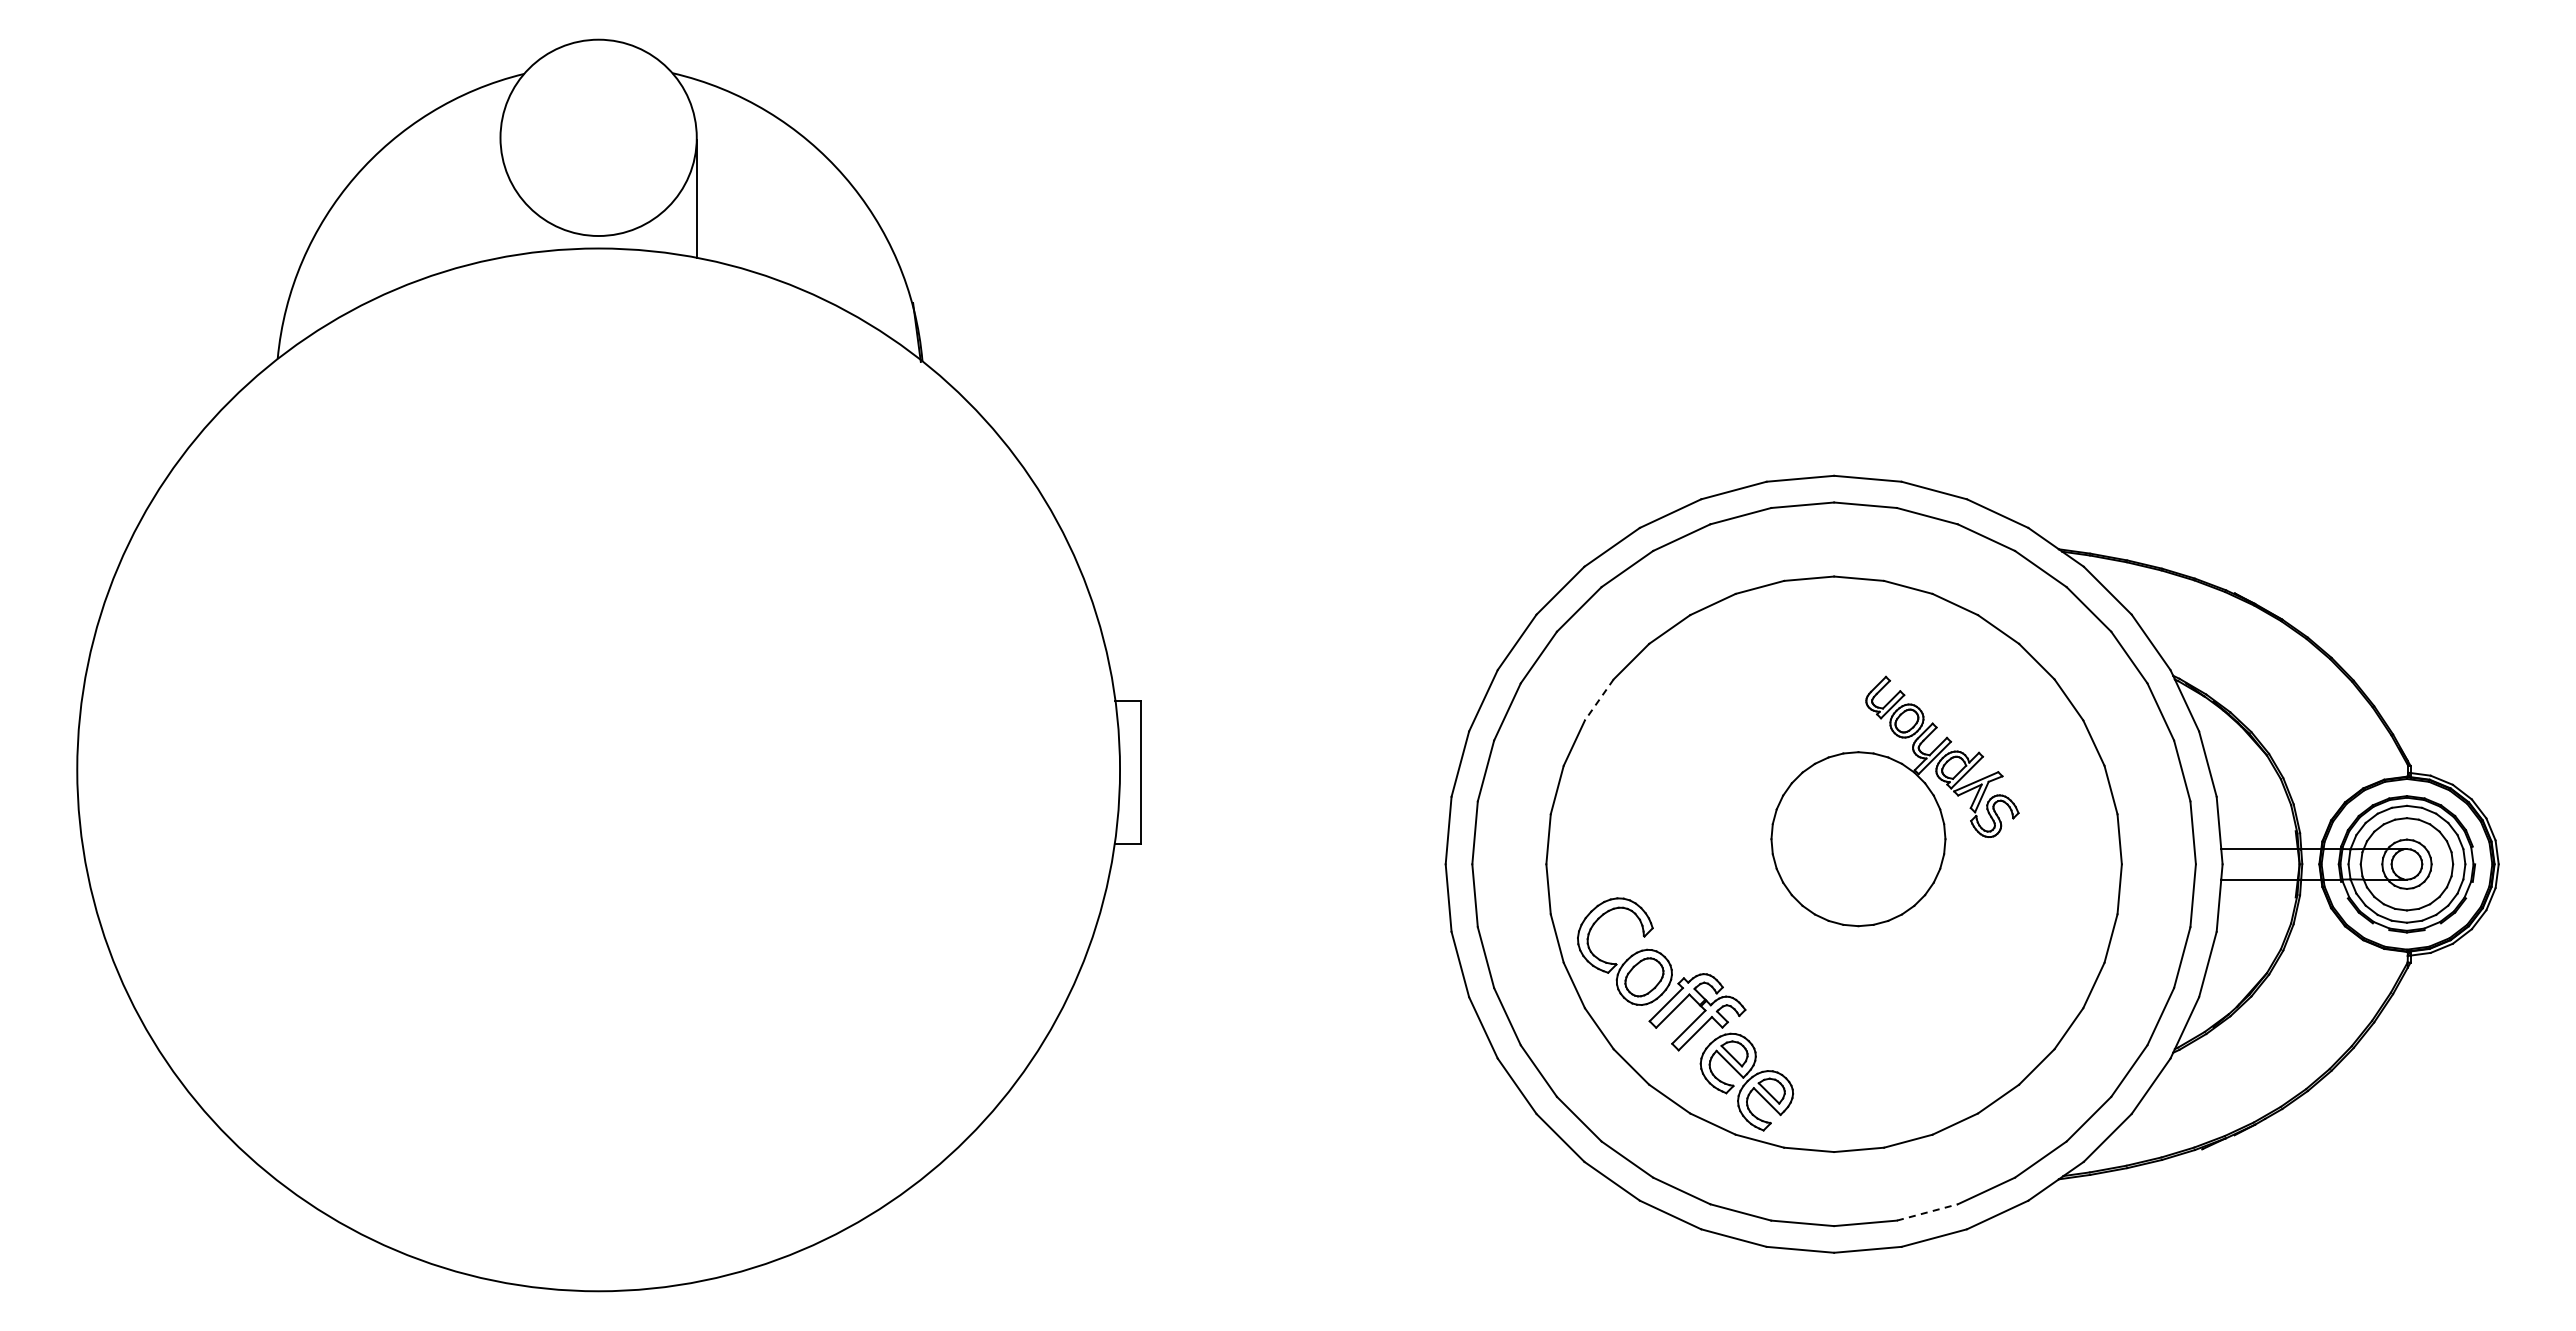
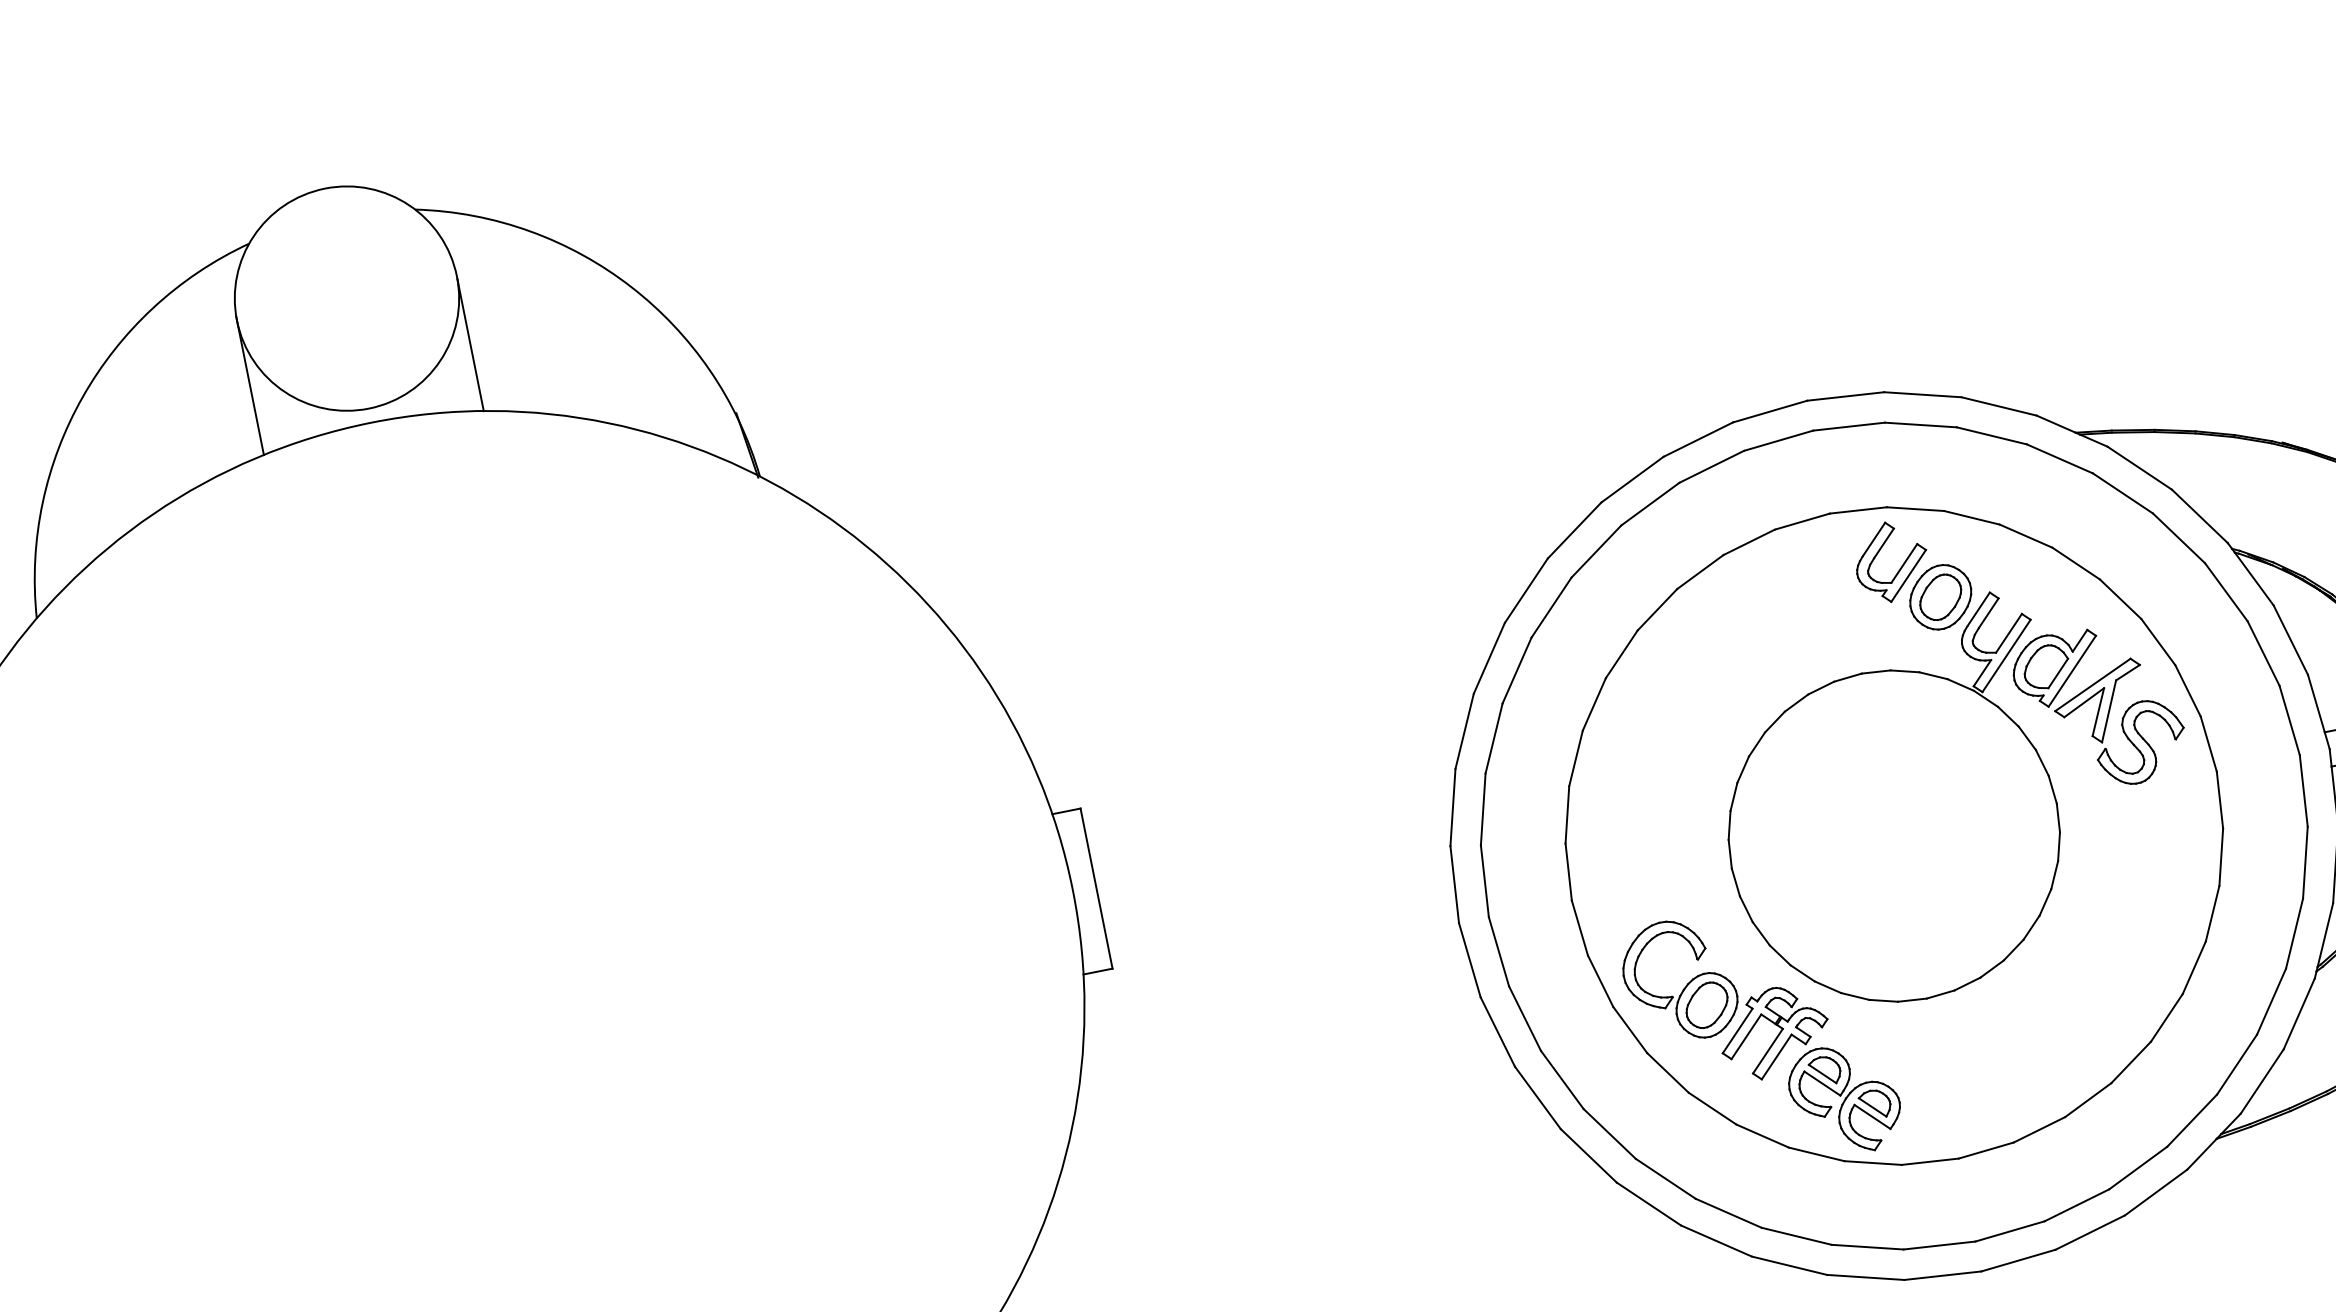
line: (500, 195) -> (249, 385), added
line: (1599, 700) -> (1594, 705), dashed -> solid
part: (1894, 801) -> (1947, 752), size x1.67
line: (1927, 1212) -> (2076, 1205), dashed -> solid

